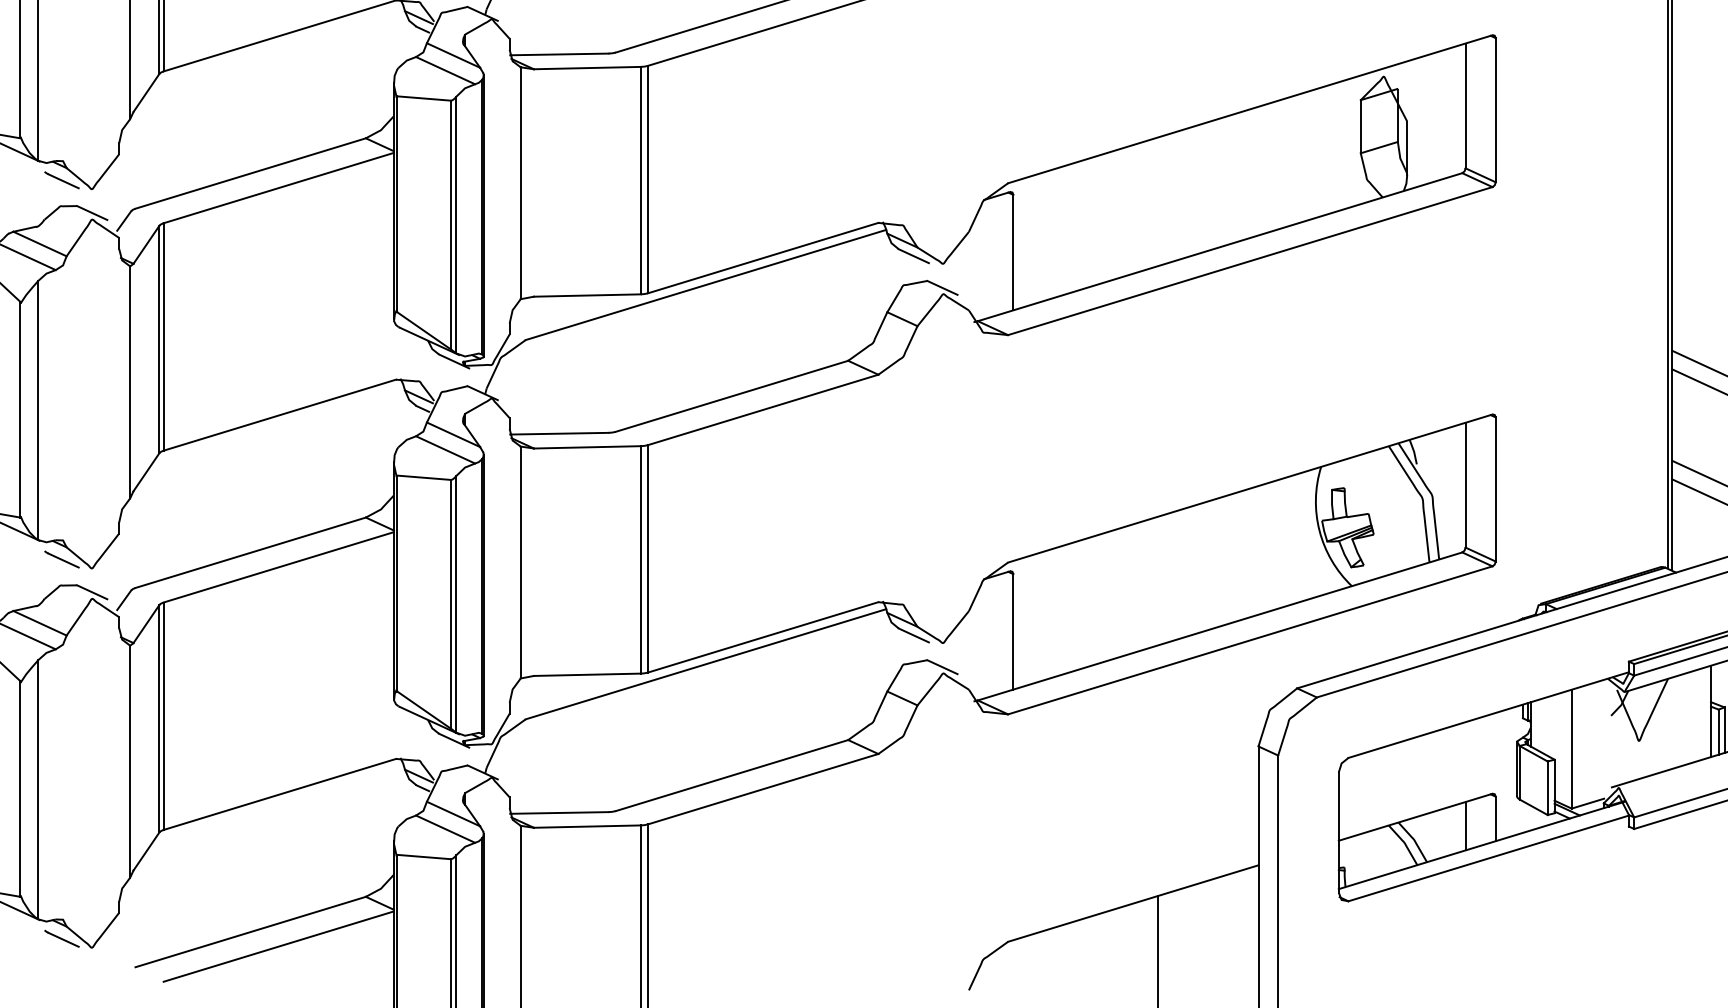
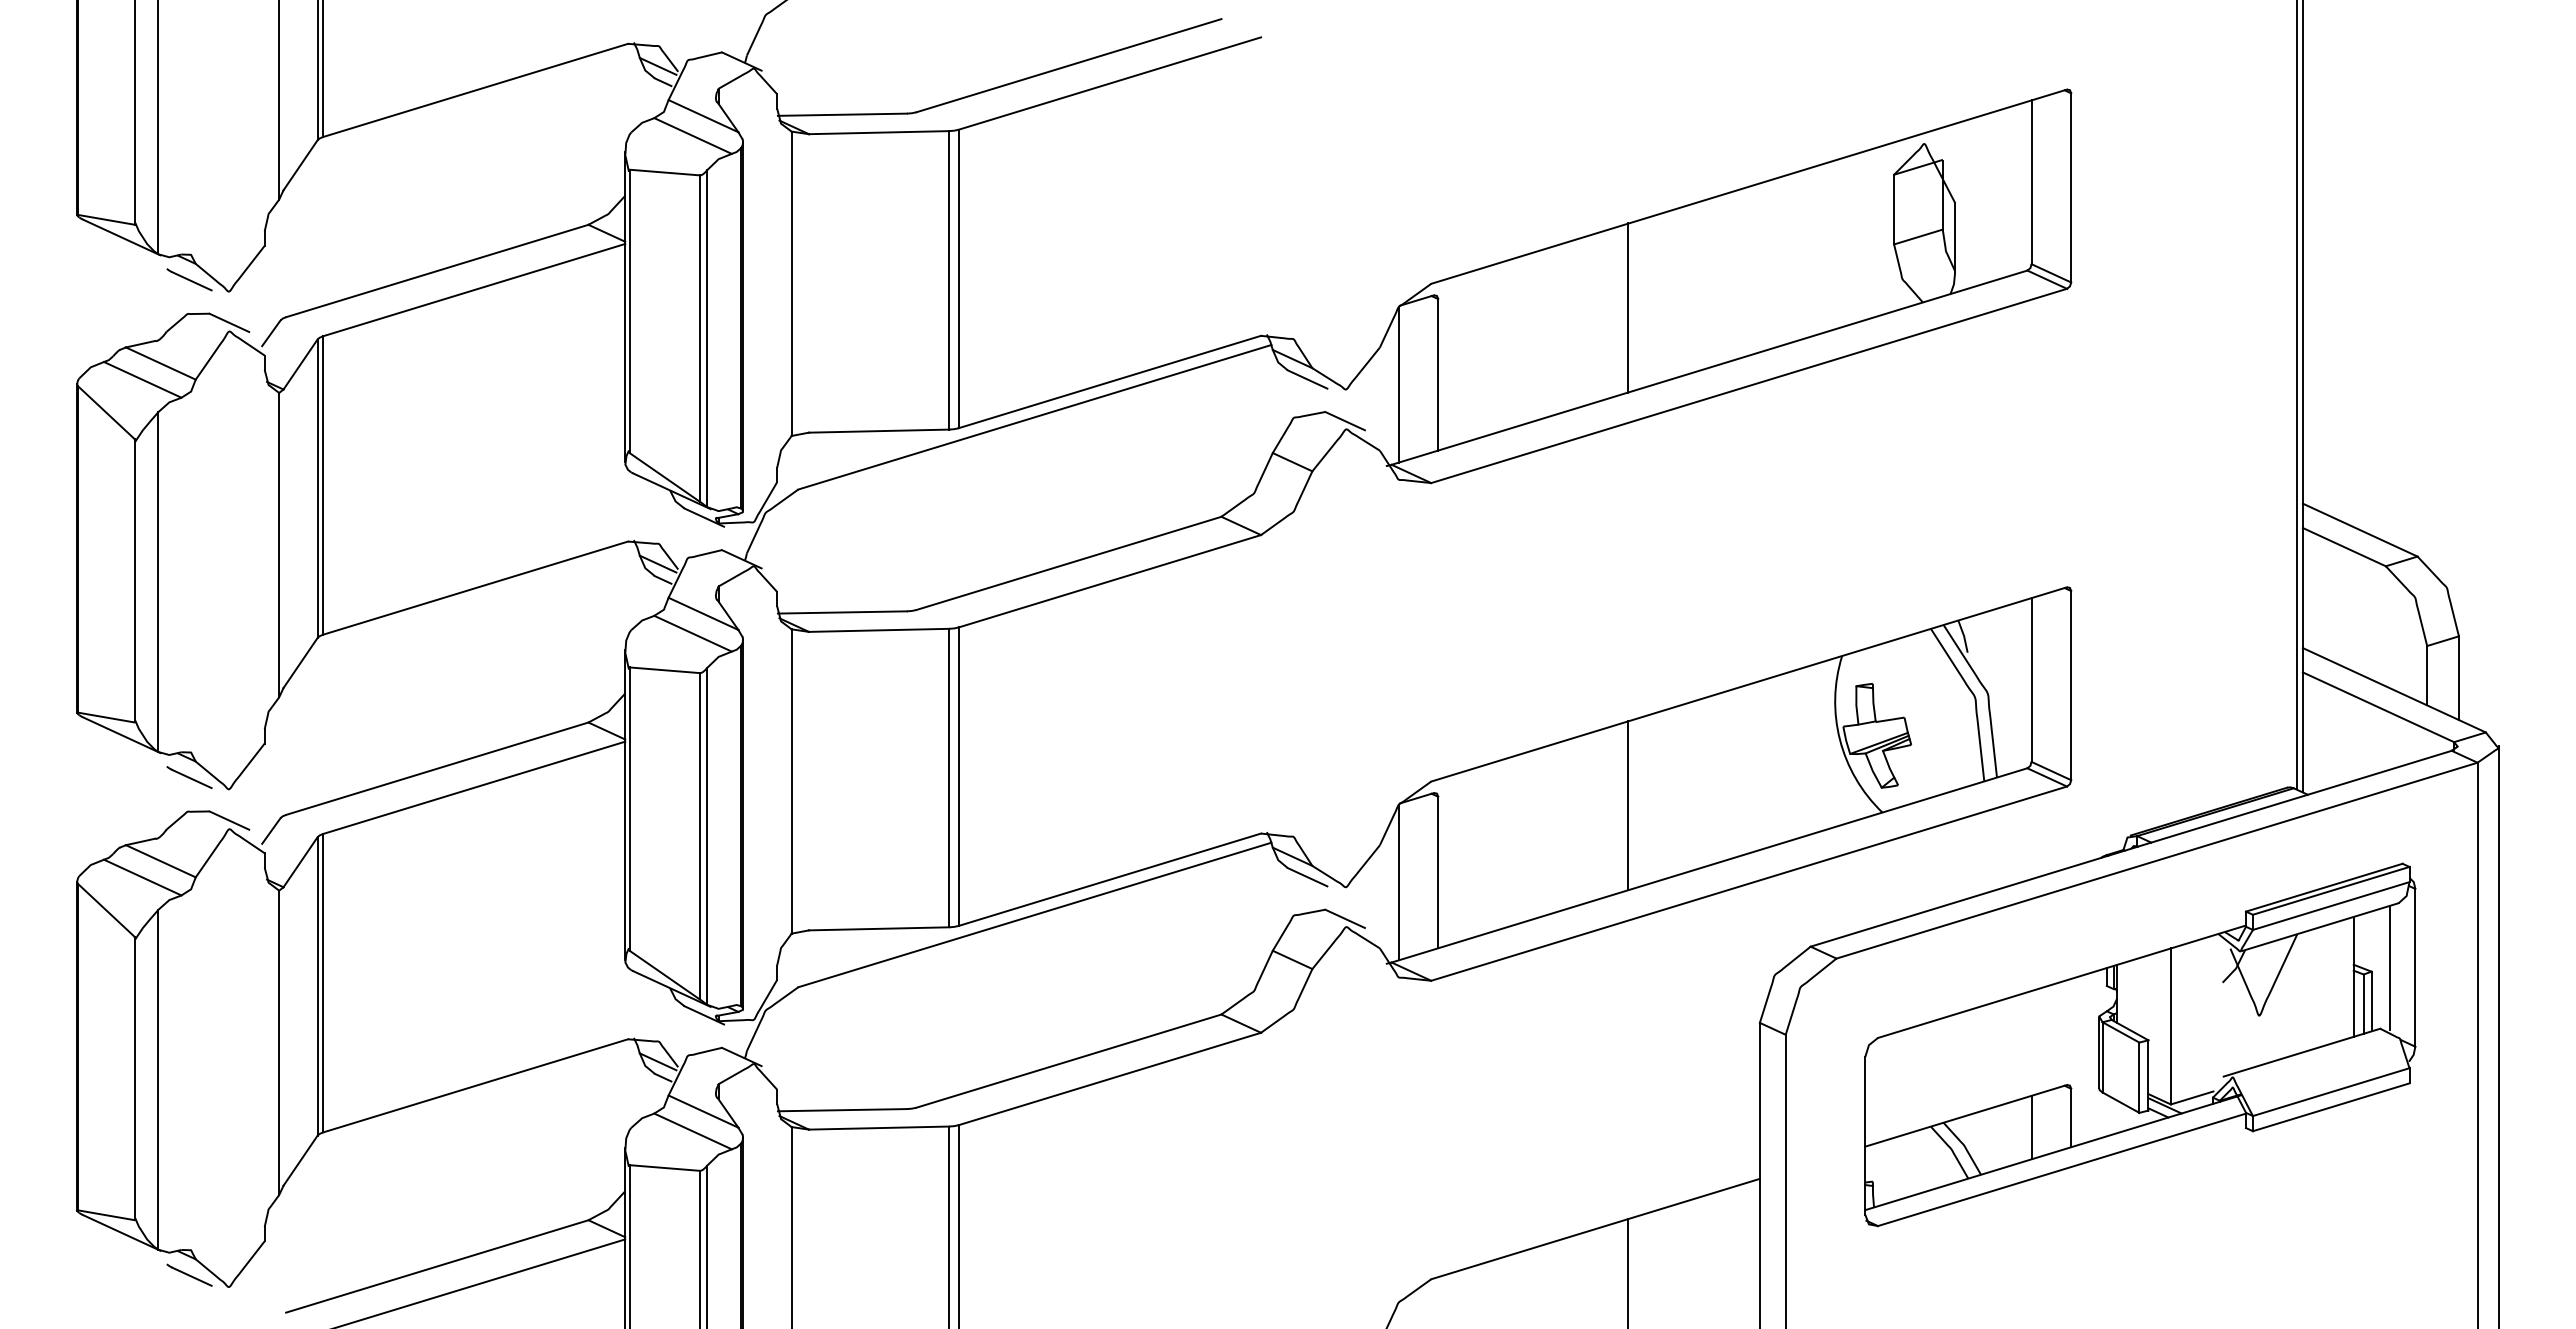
line: (1157, 201) -> (1627, 307), added
line: (983, 259) -> (1398, 384), added
line: (1157, 580) -> (1627, 805), added
line: (983, 639) -> (1398, 882), added

